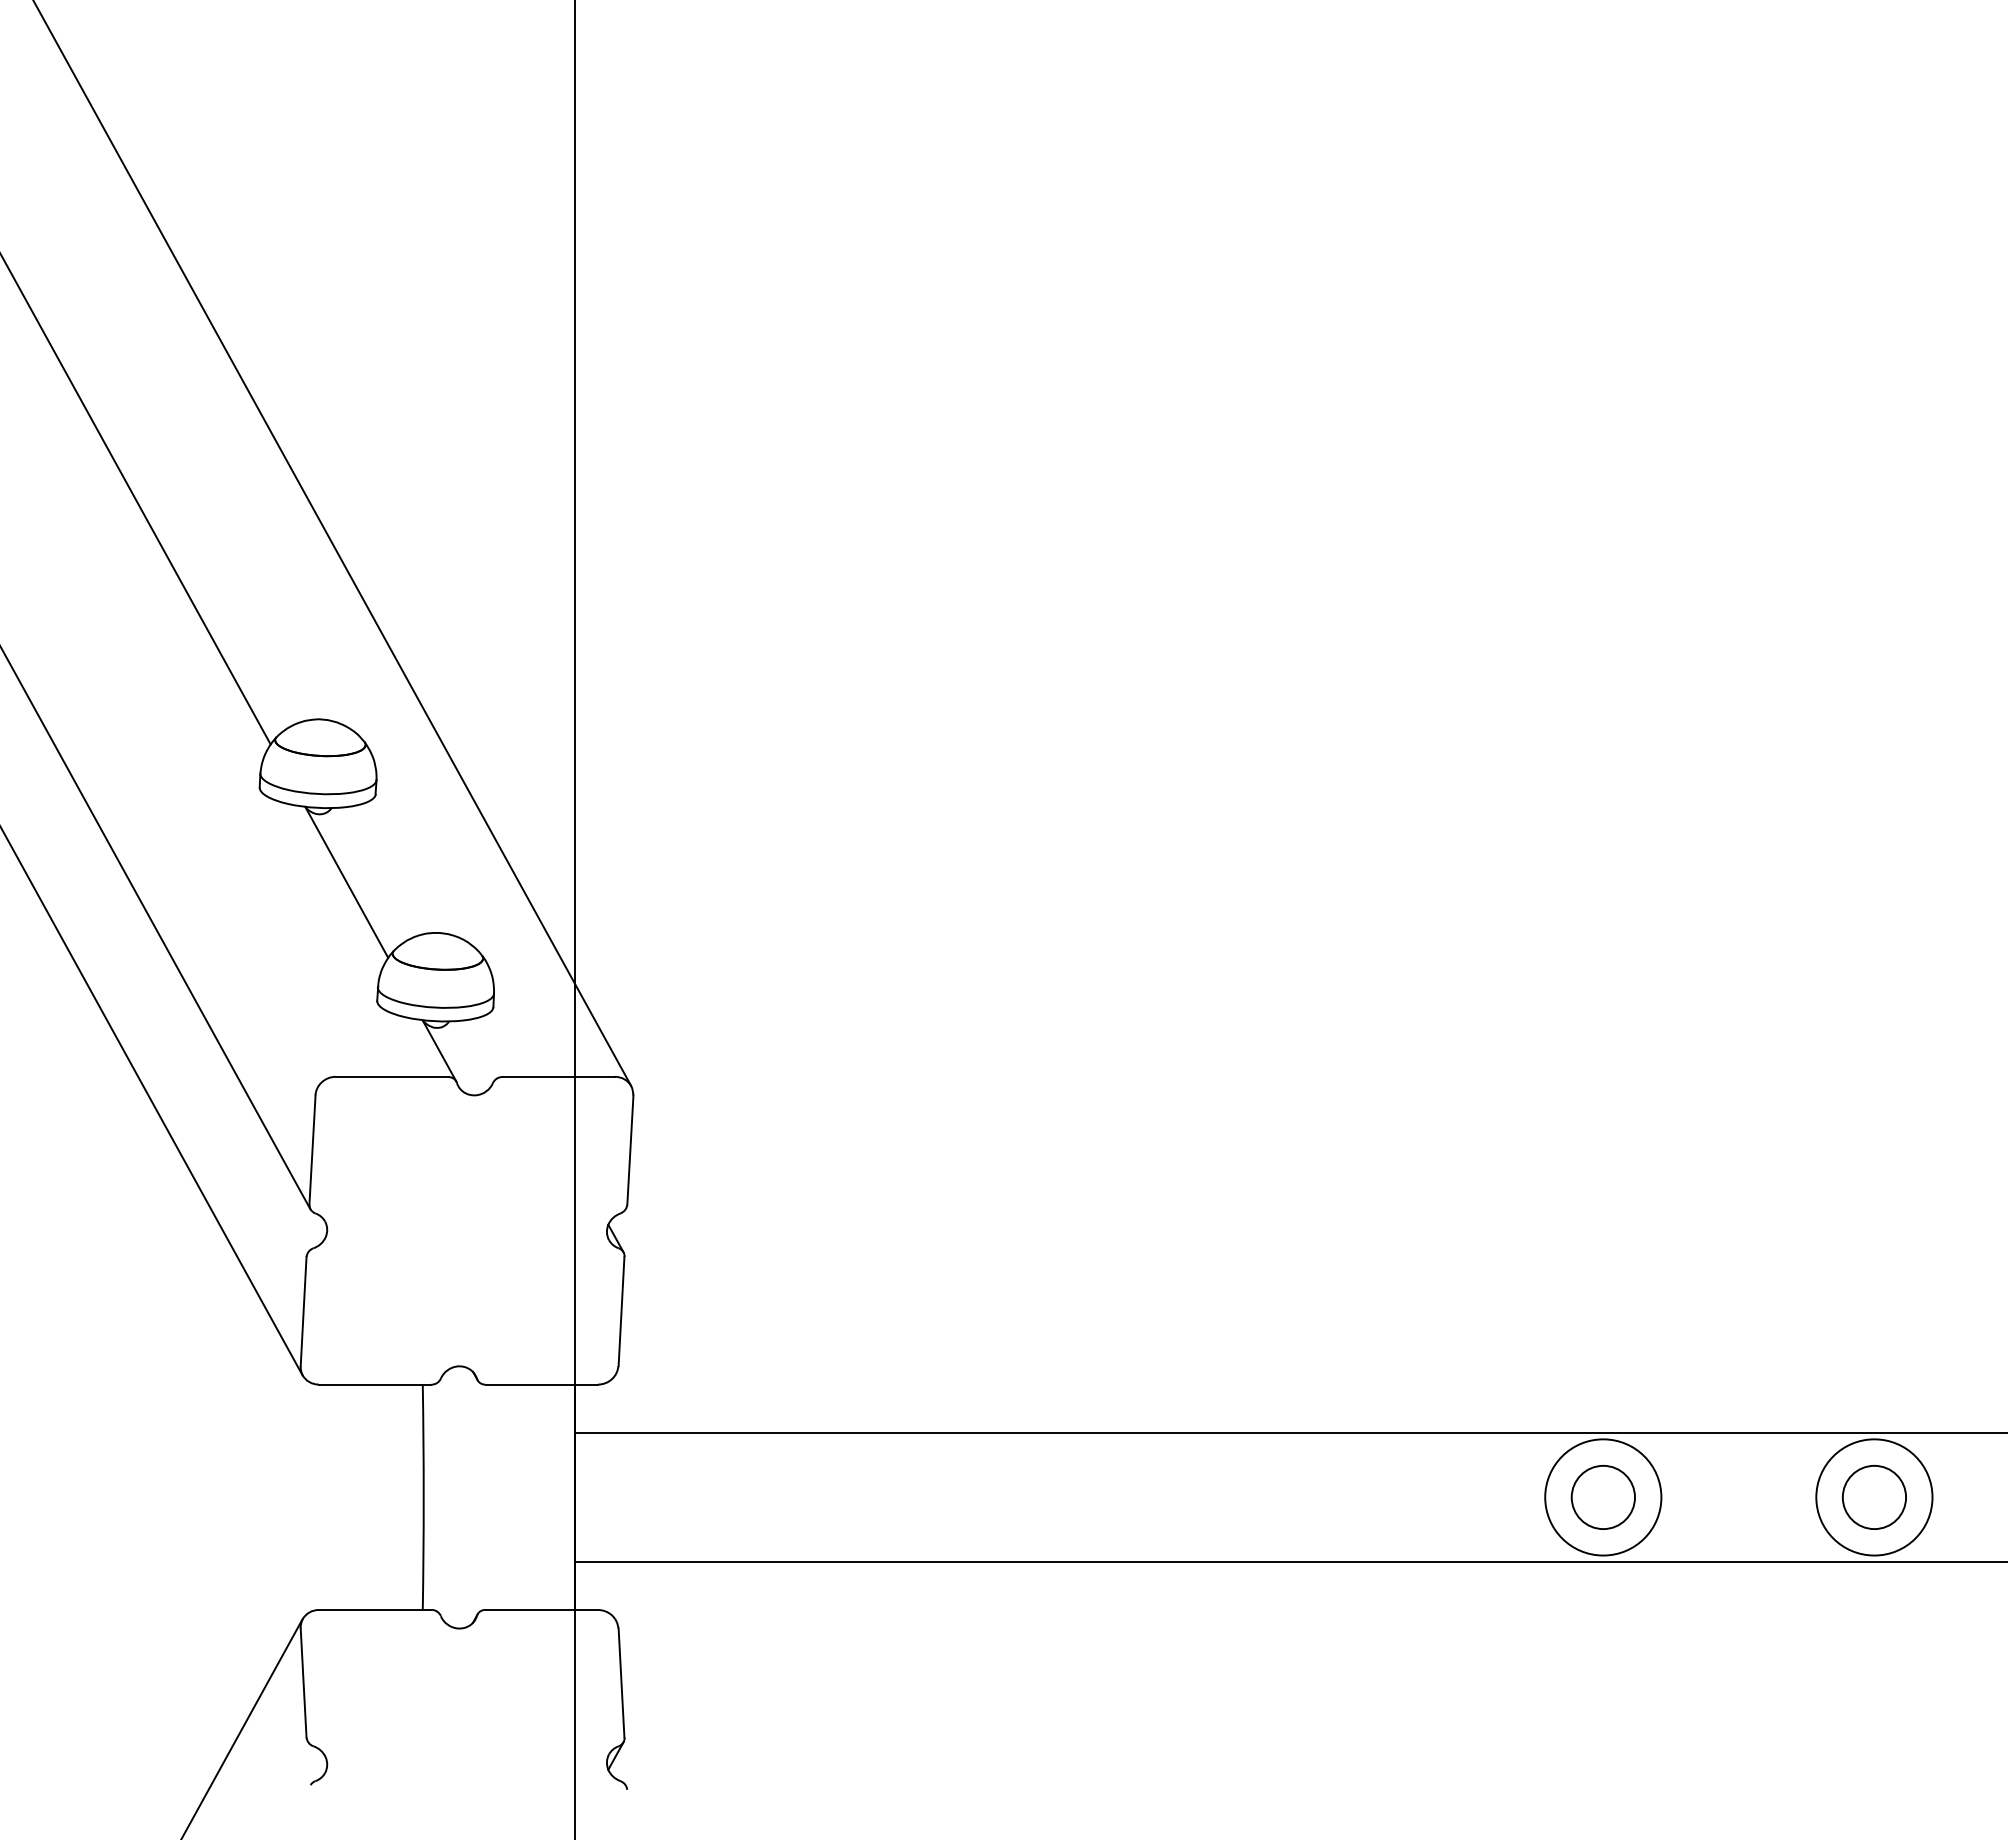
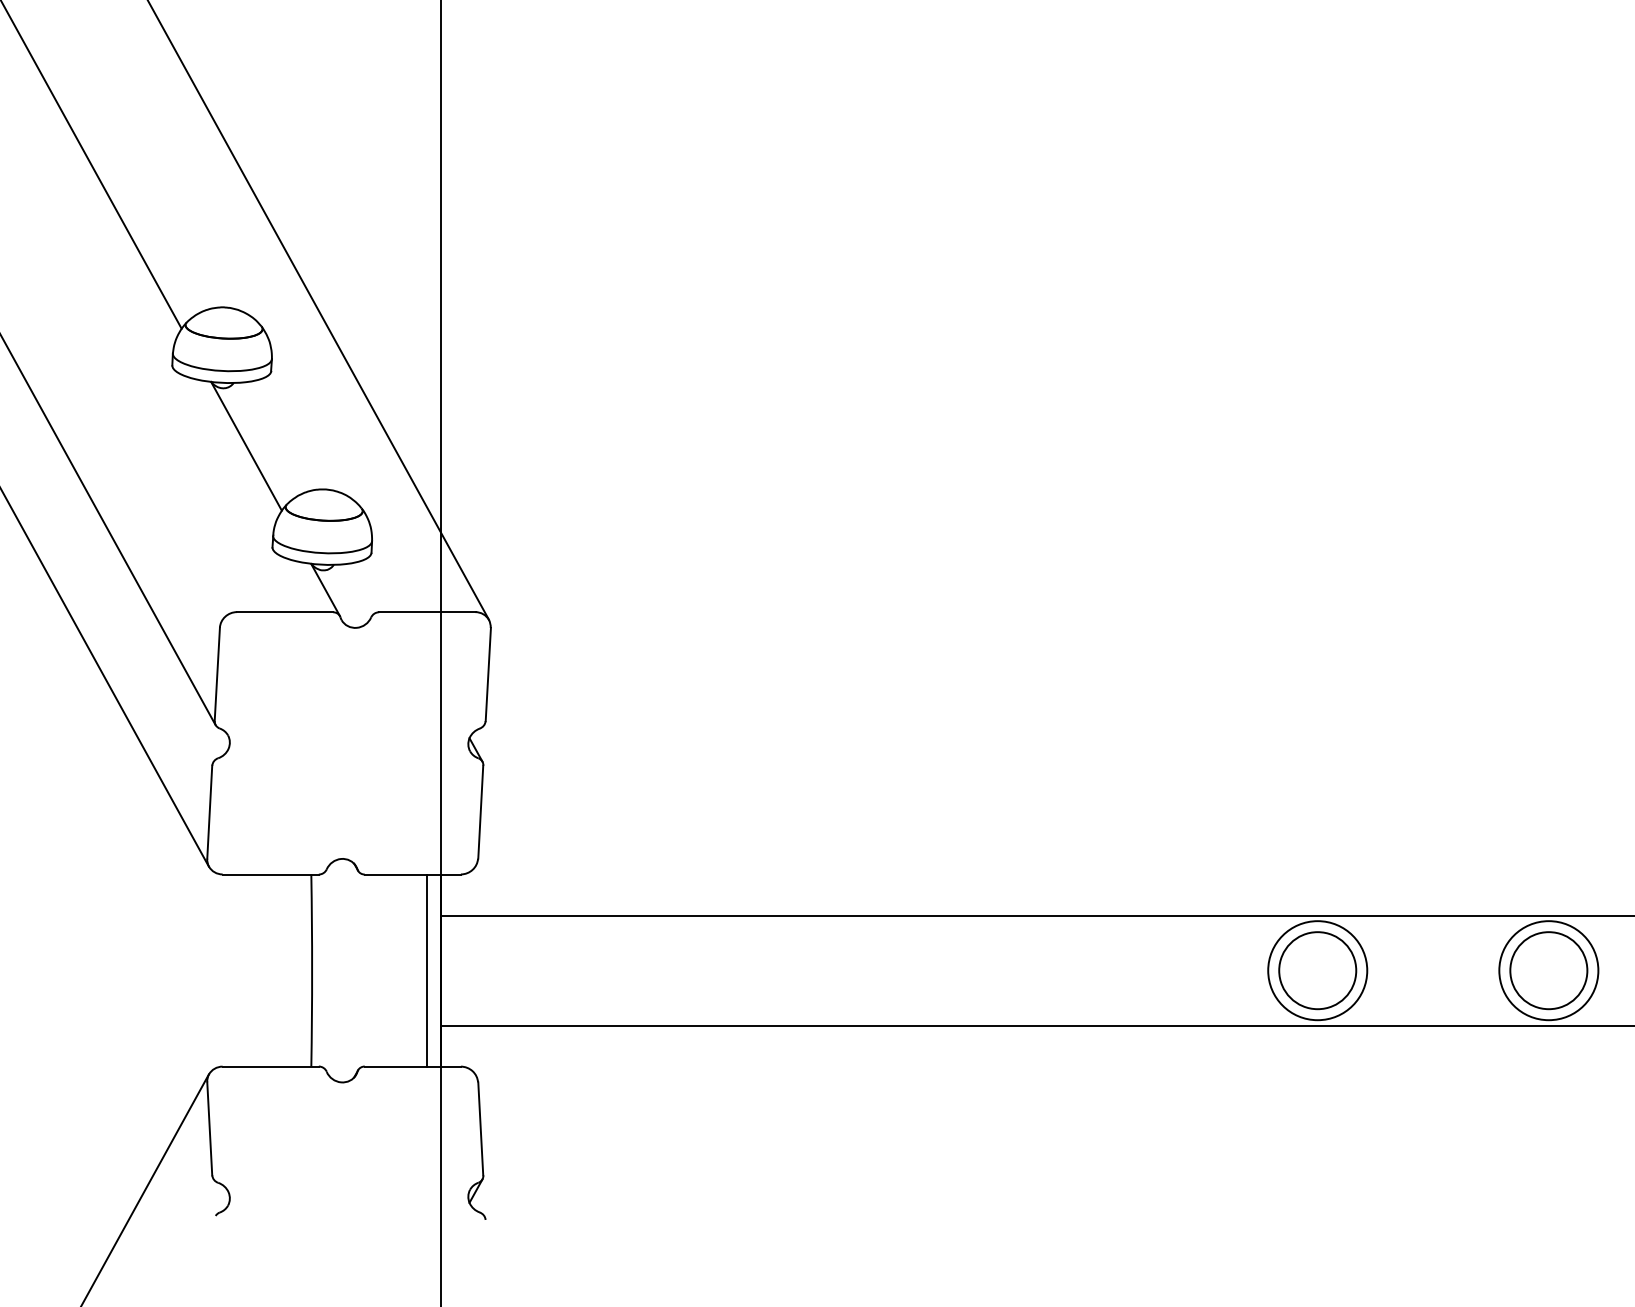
line: (558, 1497) -> (427, 970), added
circle: (1603, 1497) -> (1317, 970), size x1.43
circle: (1874, 1497) -> (1548, 970), size x1.43

